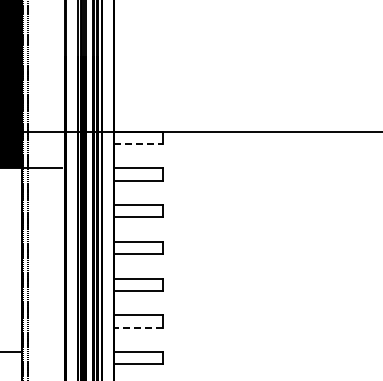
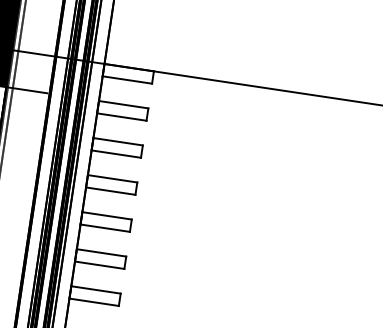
line: (138, 143) -> (127, 79), dashed -> solid
line: (137, 327) -> (98, 264), dashed -> solid

